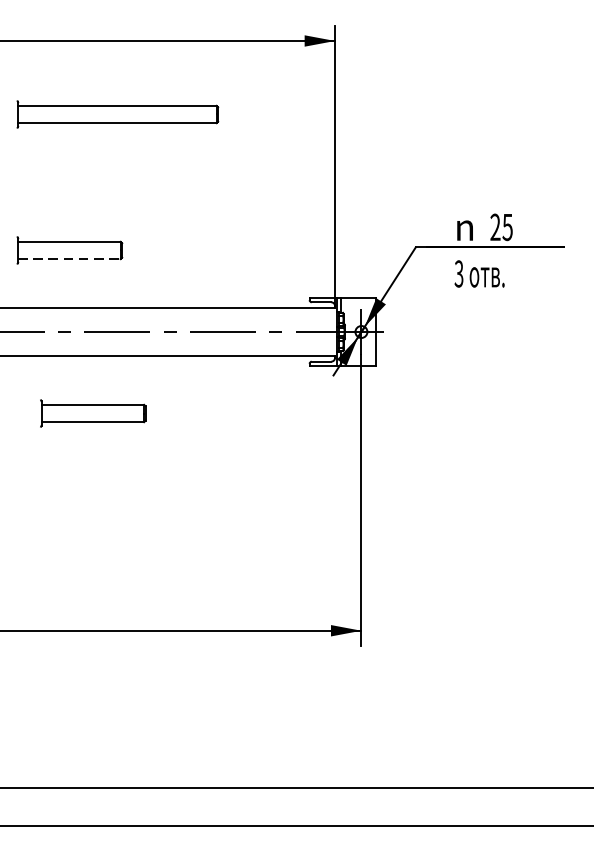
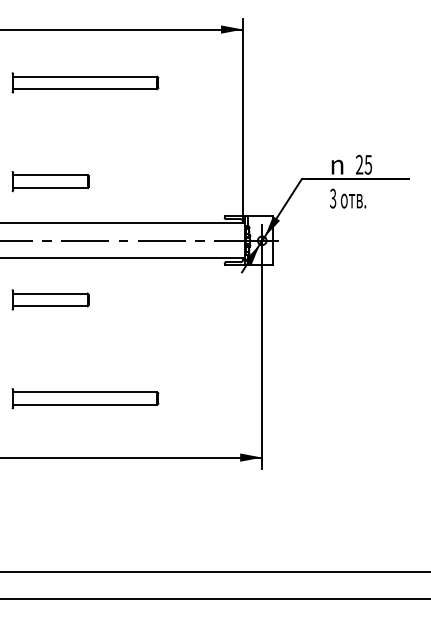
line: (69, 258) -> (50, 187), dashed -> solid
part: (93, 412) -> (50, 299), moved
part: (117, 549) -> (85, 398), added

